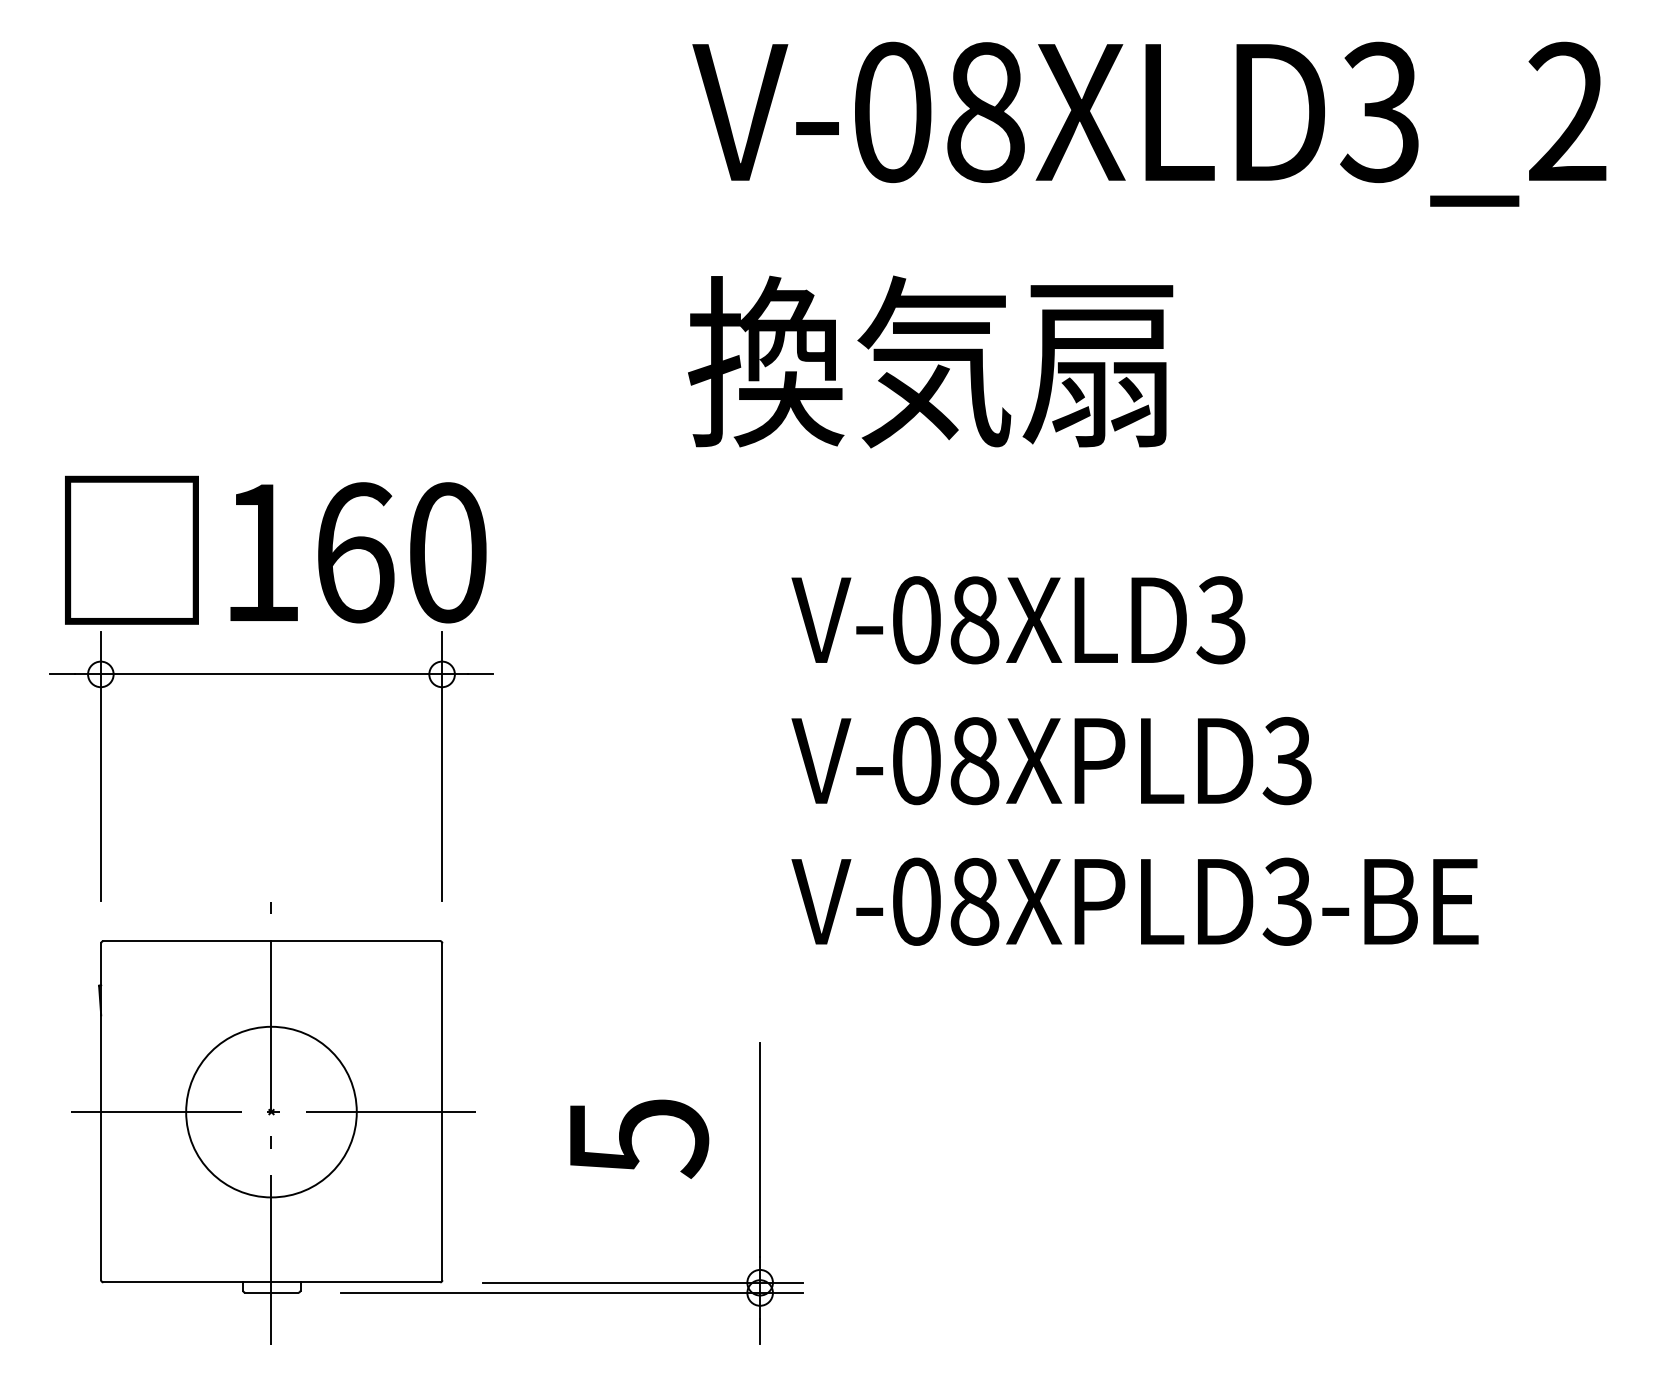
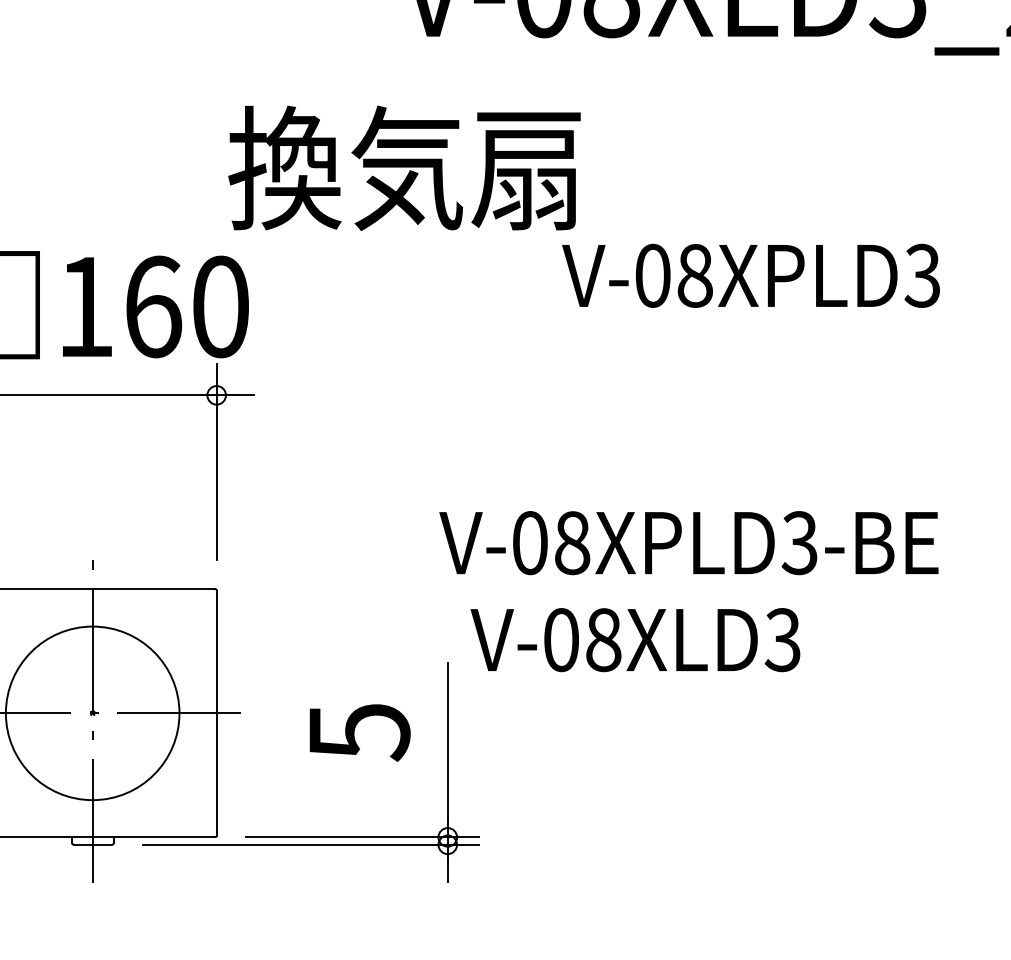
text: (930, 361) -> (404, 167), moved
text: (1018, 620) -> (635, 640), moved
text: (1051, 761) -> (751, 276), moved
text: (1134, 901) -> (688, 542), moved
circle: (271, 1111) -> (92, 712), size x1.4

